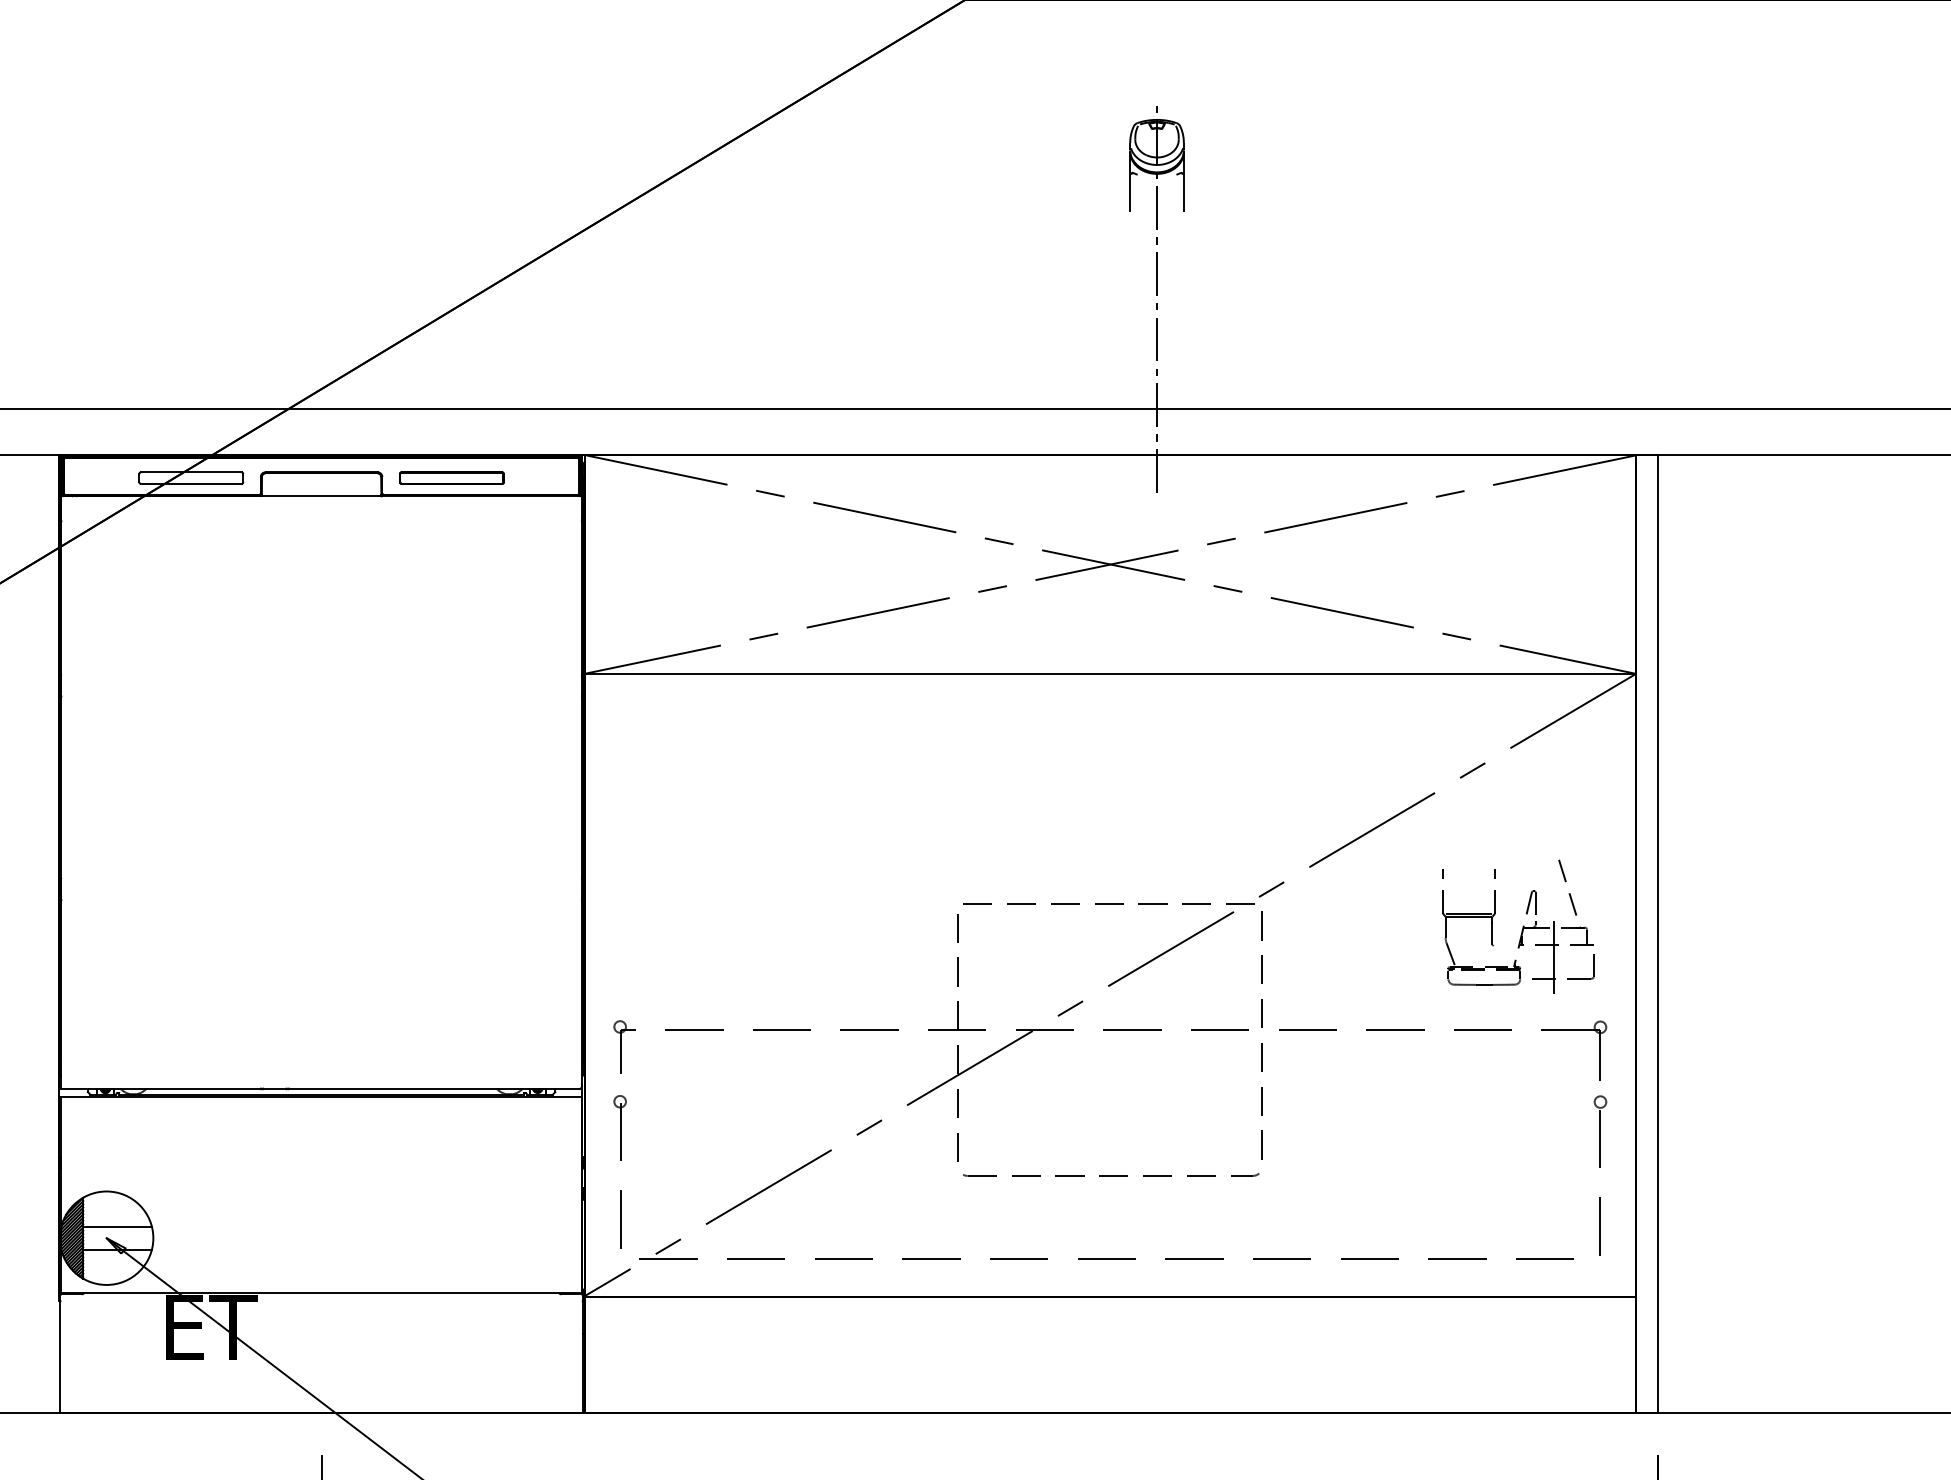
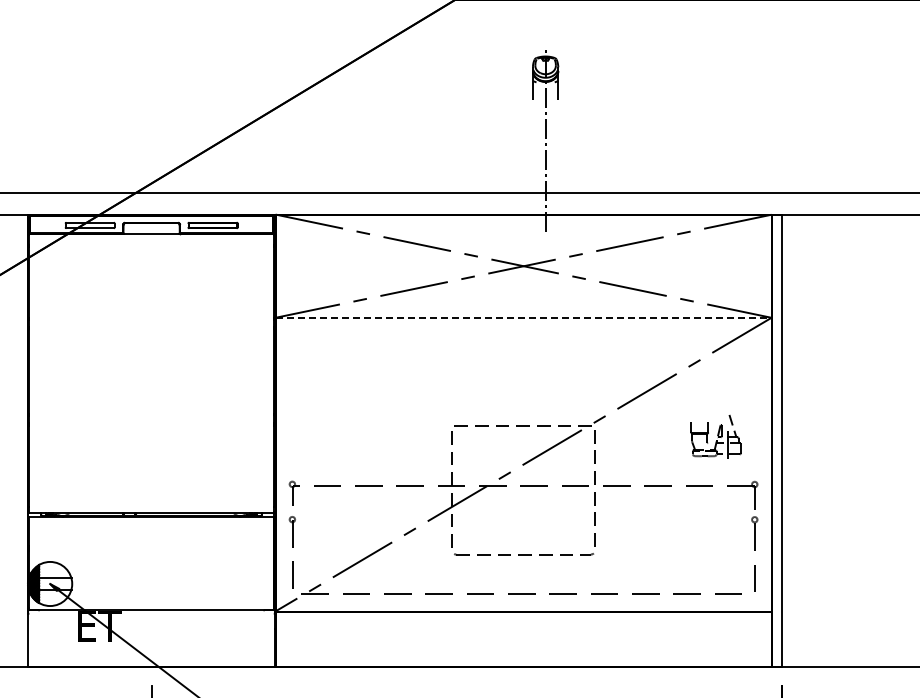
line: (1110, 673) -> (523, 317), solid -> dashed
part: (1517, 925) -> (715, 436), size x0.7

